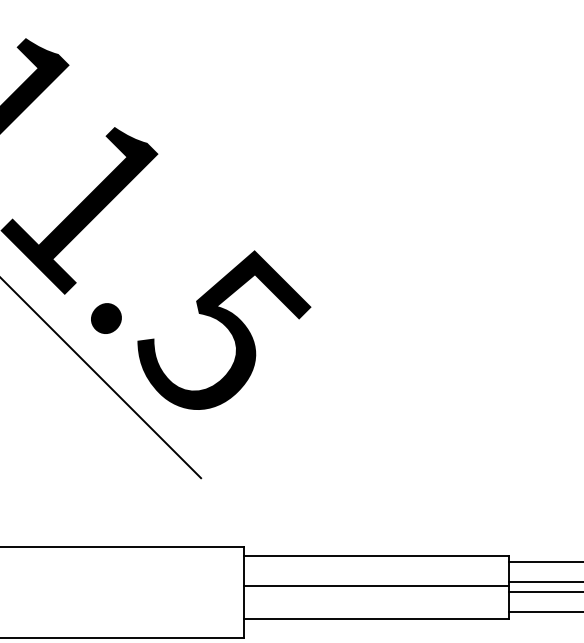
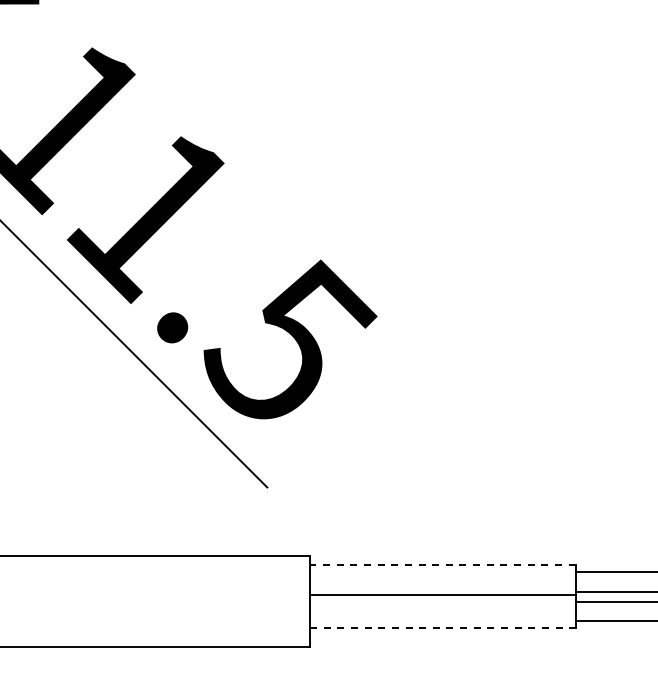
line: (376, 556) -> (442, 565), solid -> dashed
line: (376, 619) -> (442, 628), solid -> dashed

